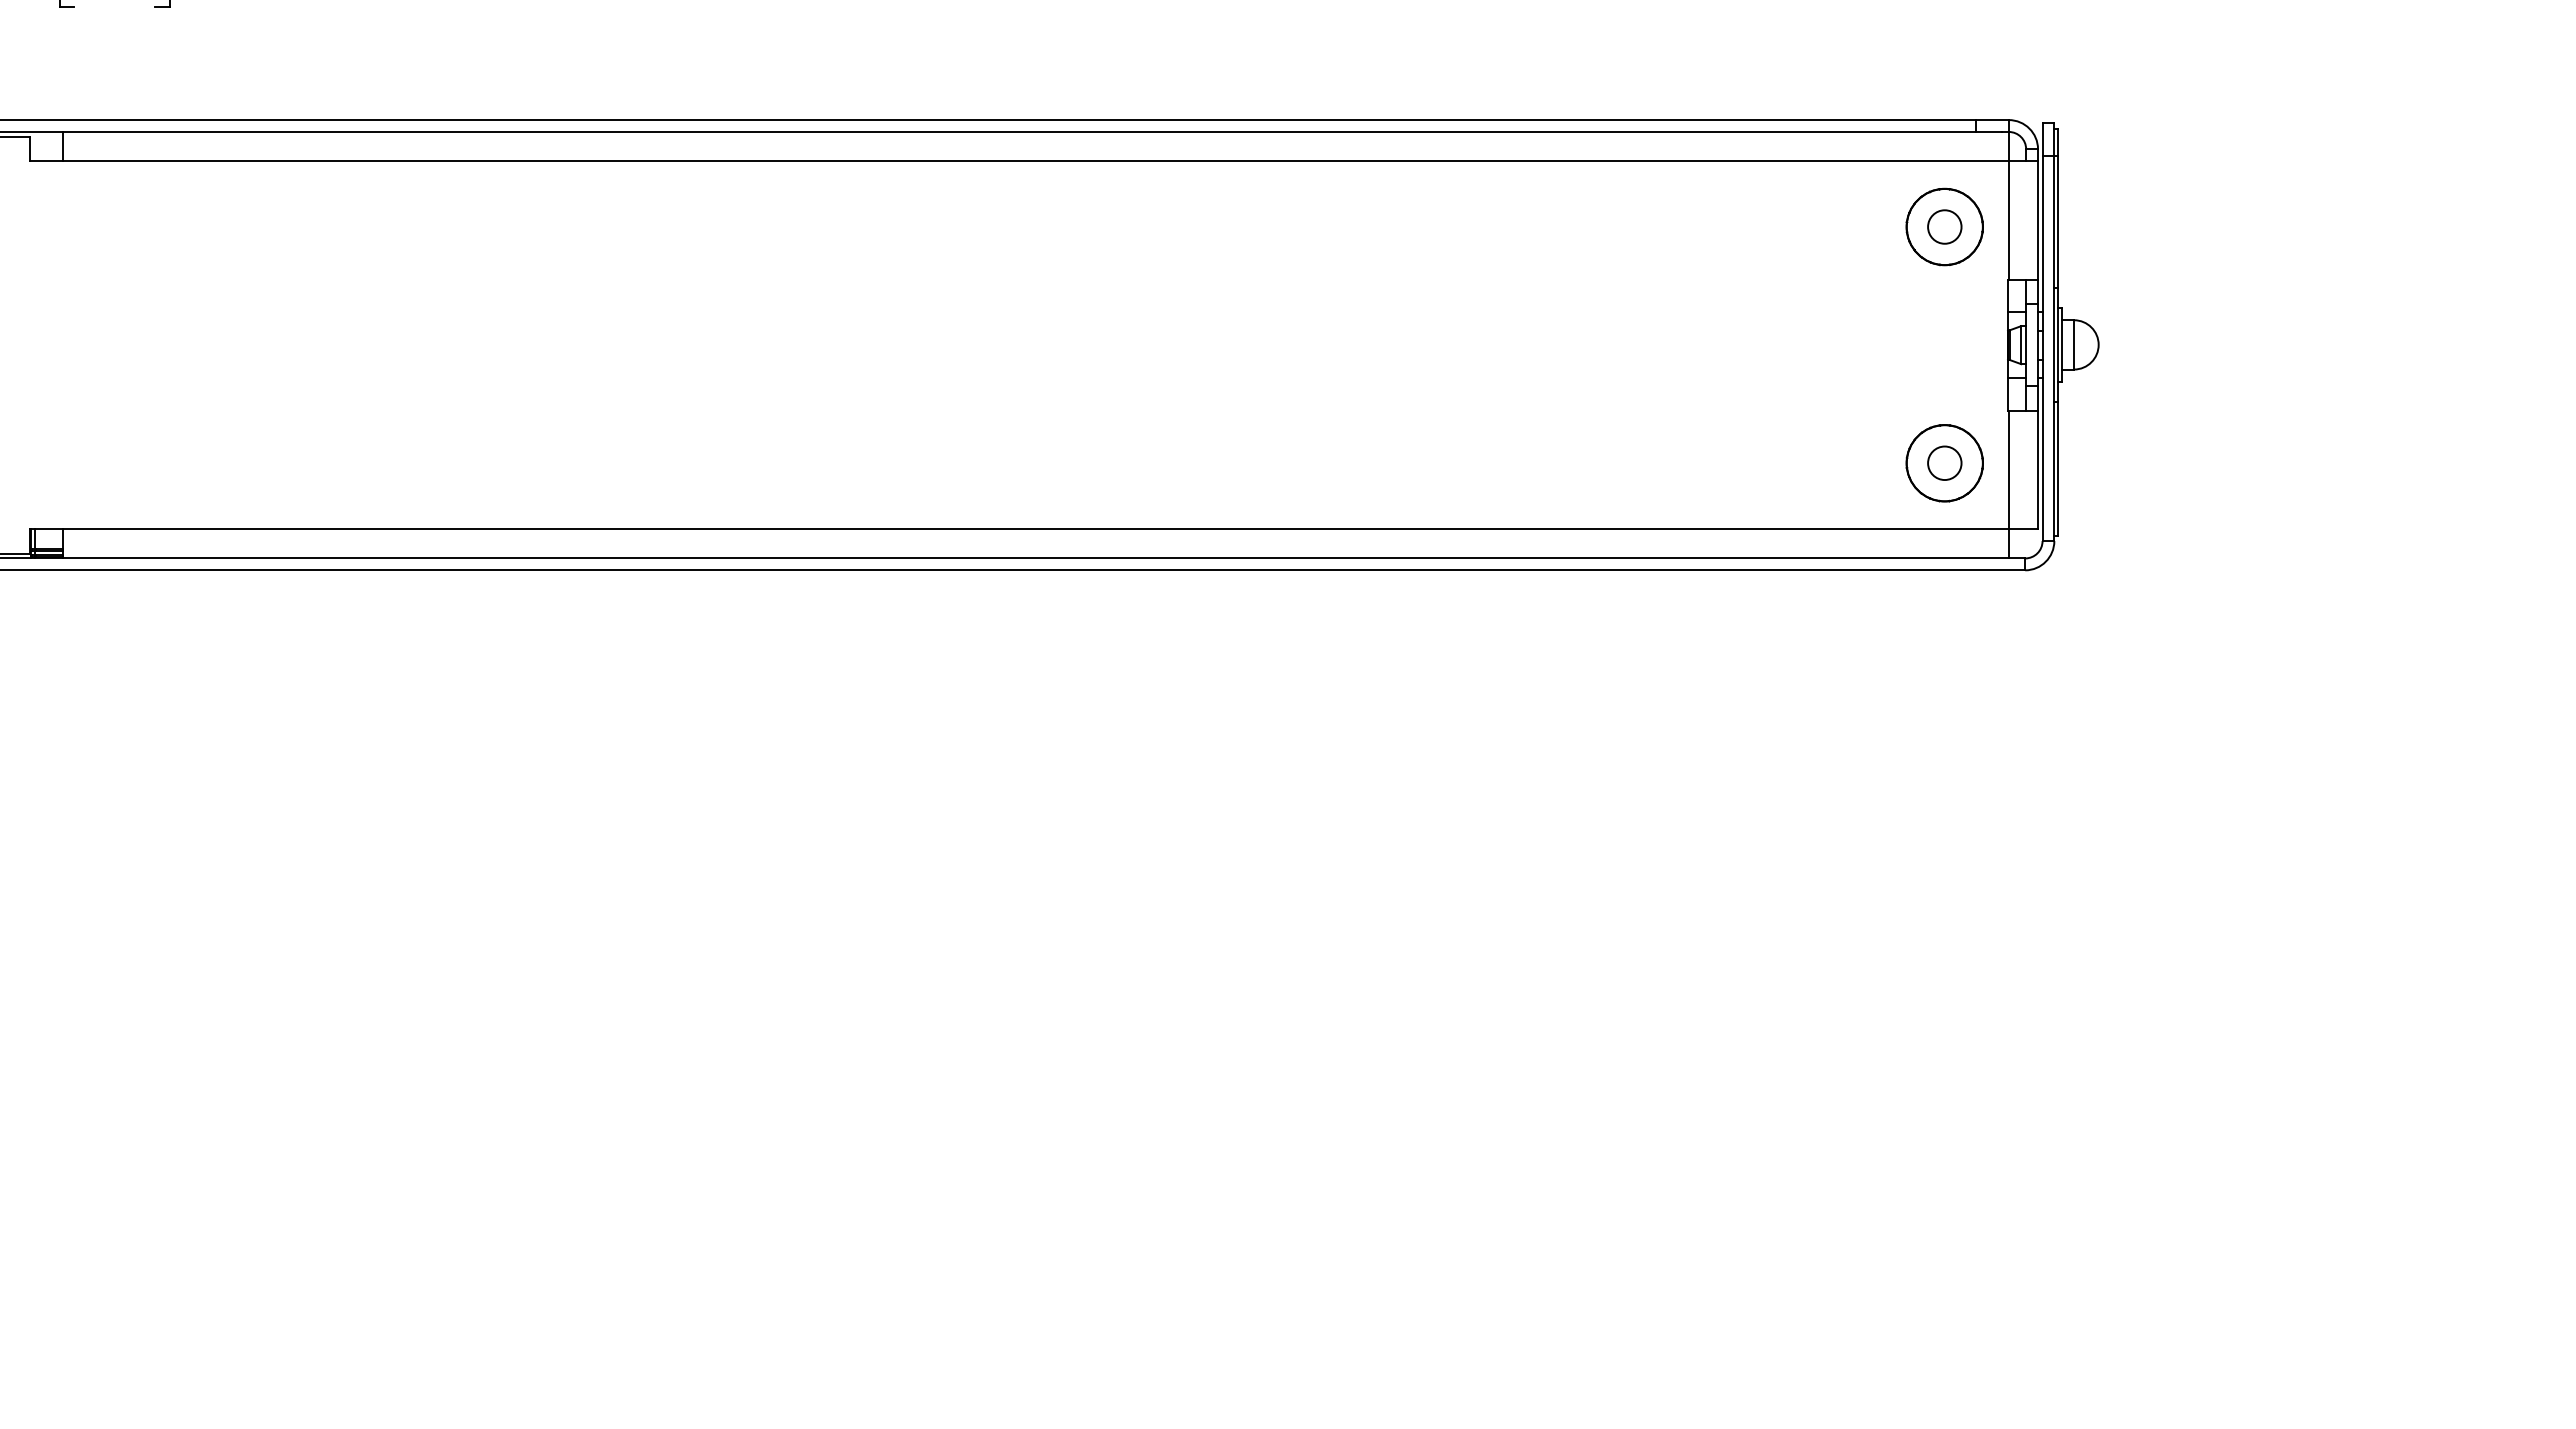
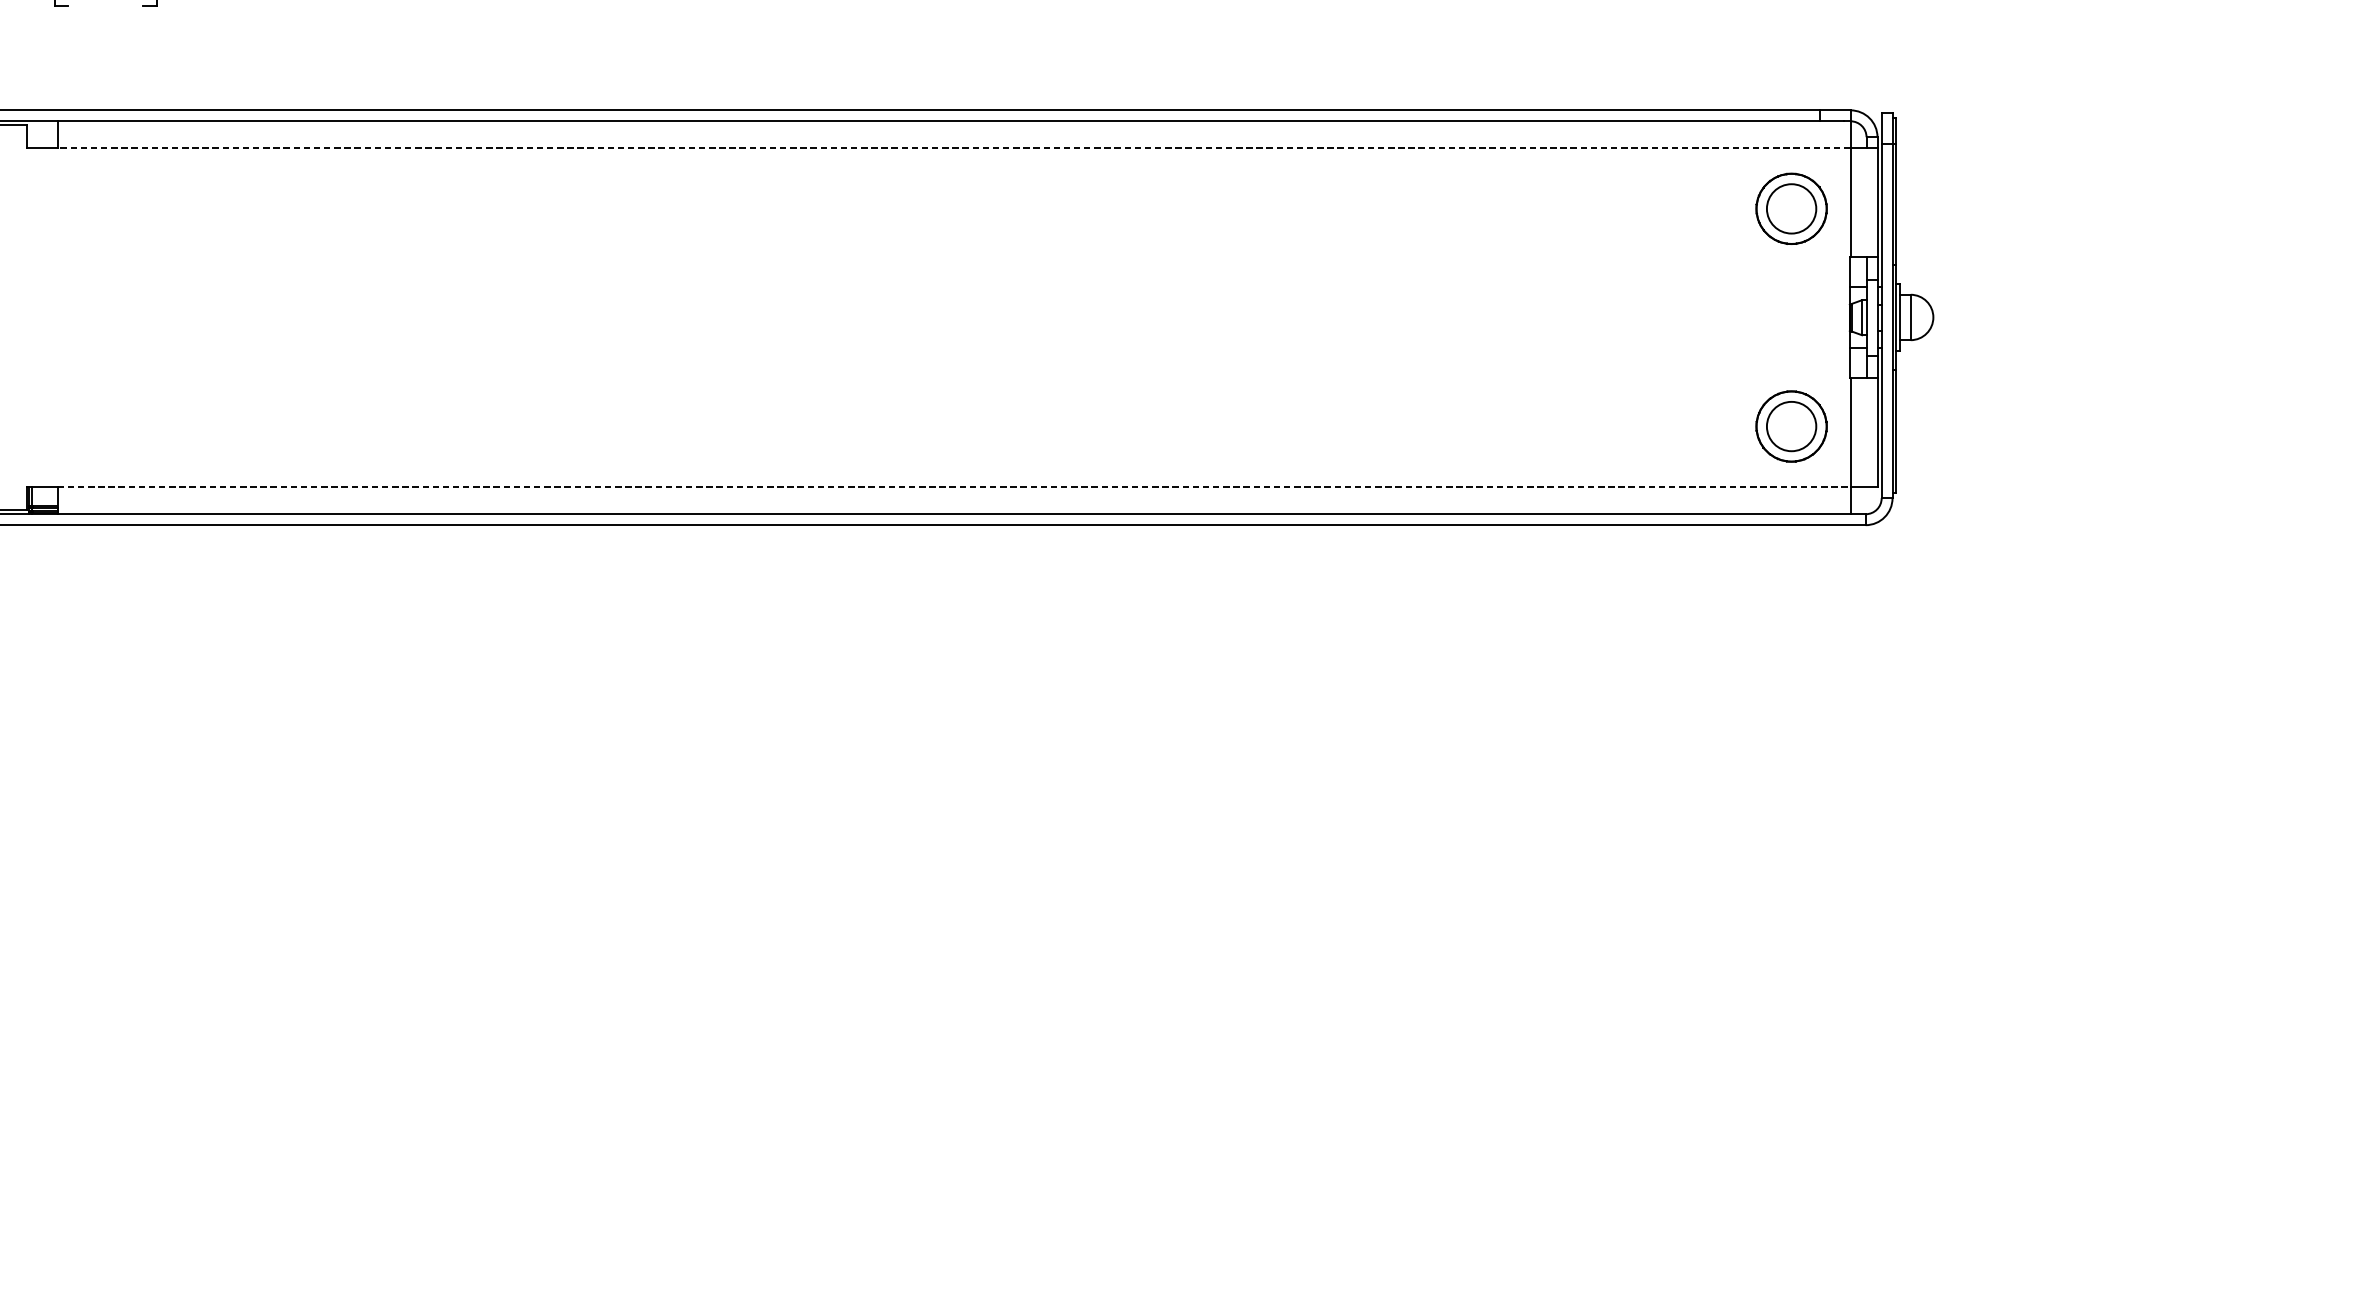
line: (1035, 161) -> (953, 148), solid -> dashed
circle: (1944, 226) -> (1791, 208), size x1.6
circle: (1944, 463) -> (1791, 426), size x1.6
line: (1036, 529) -> (954, 487), solid -> dashed

